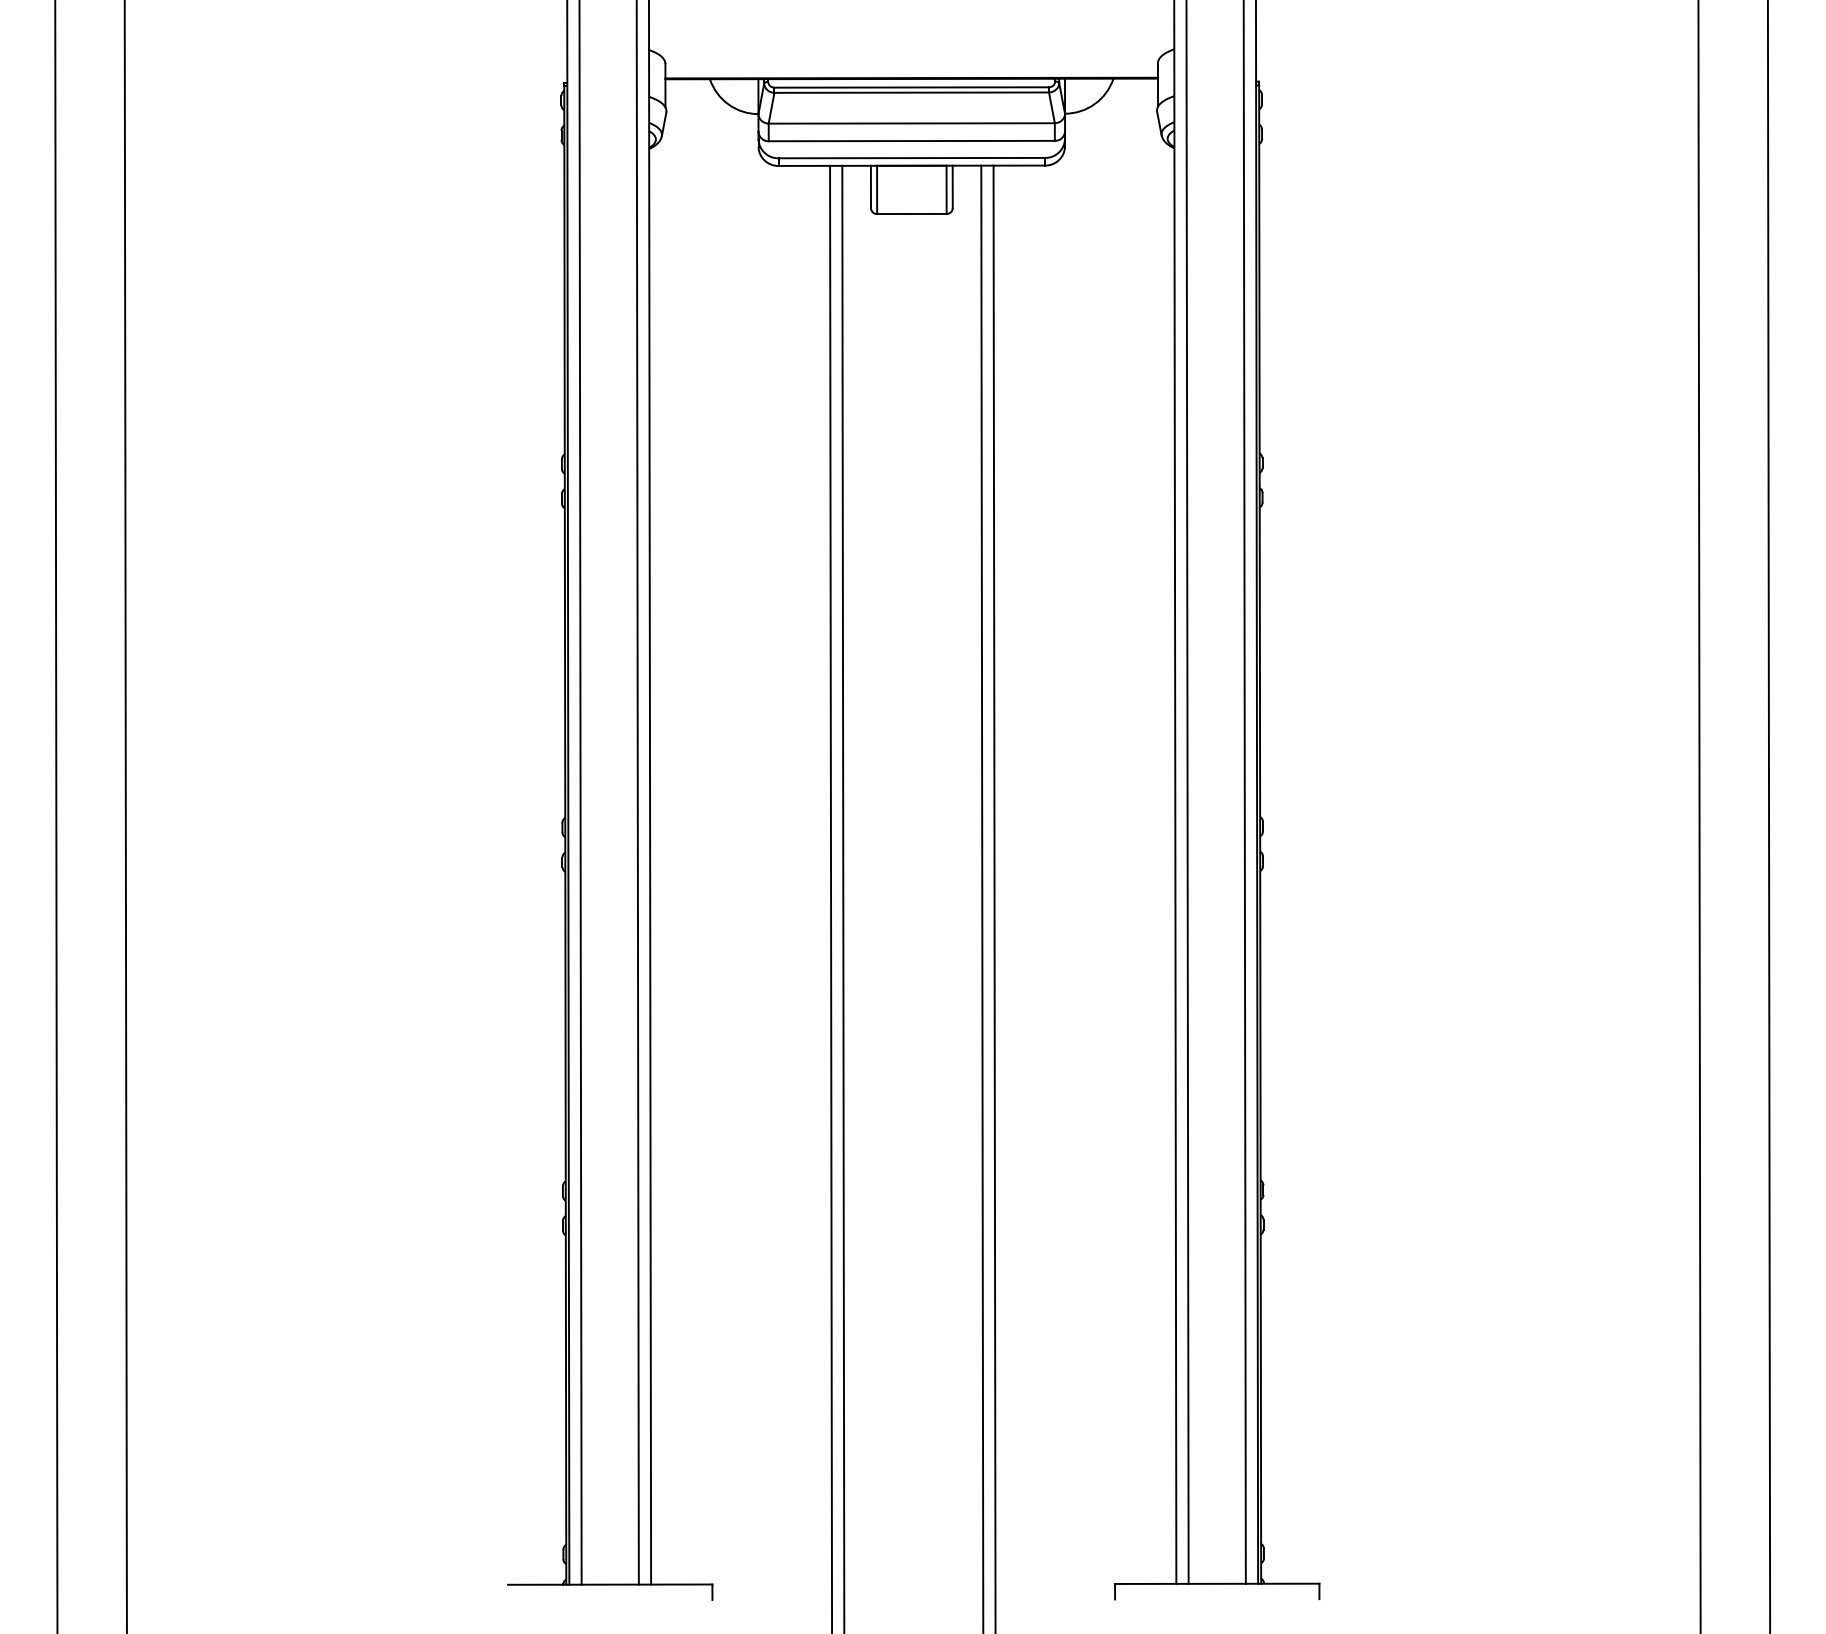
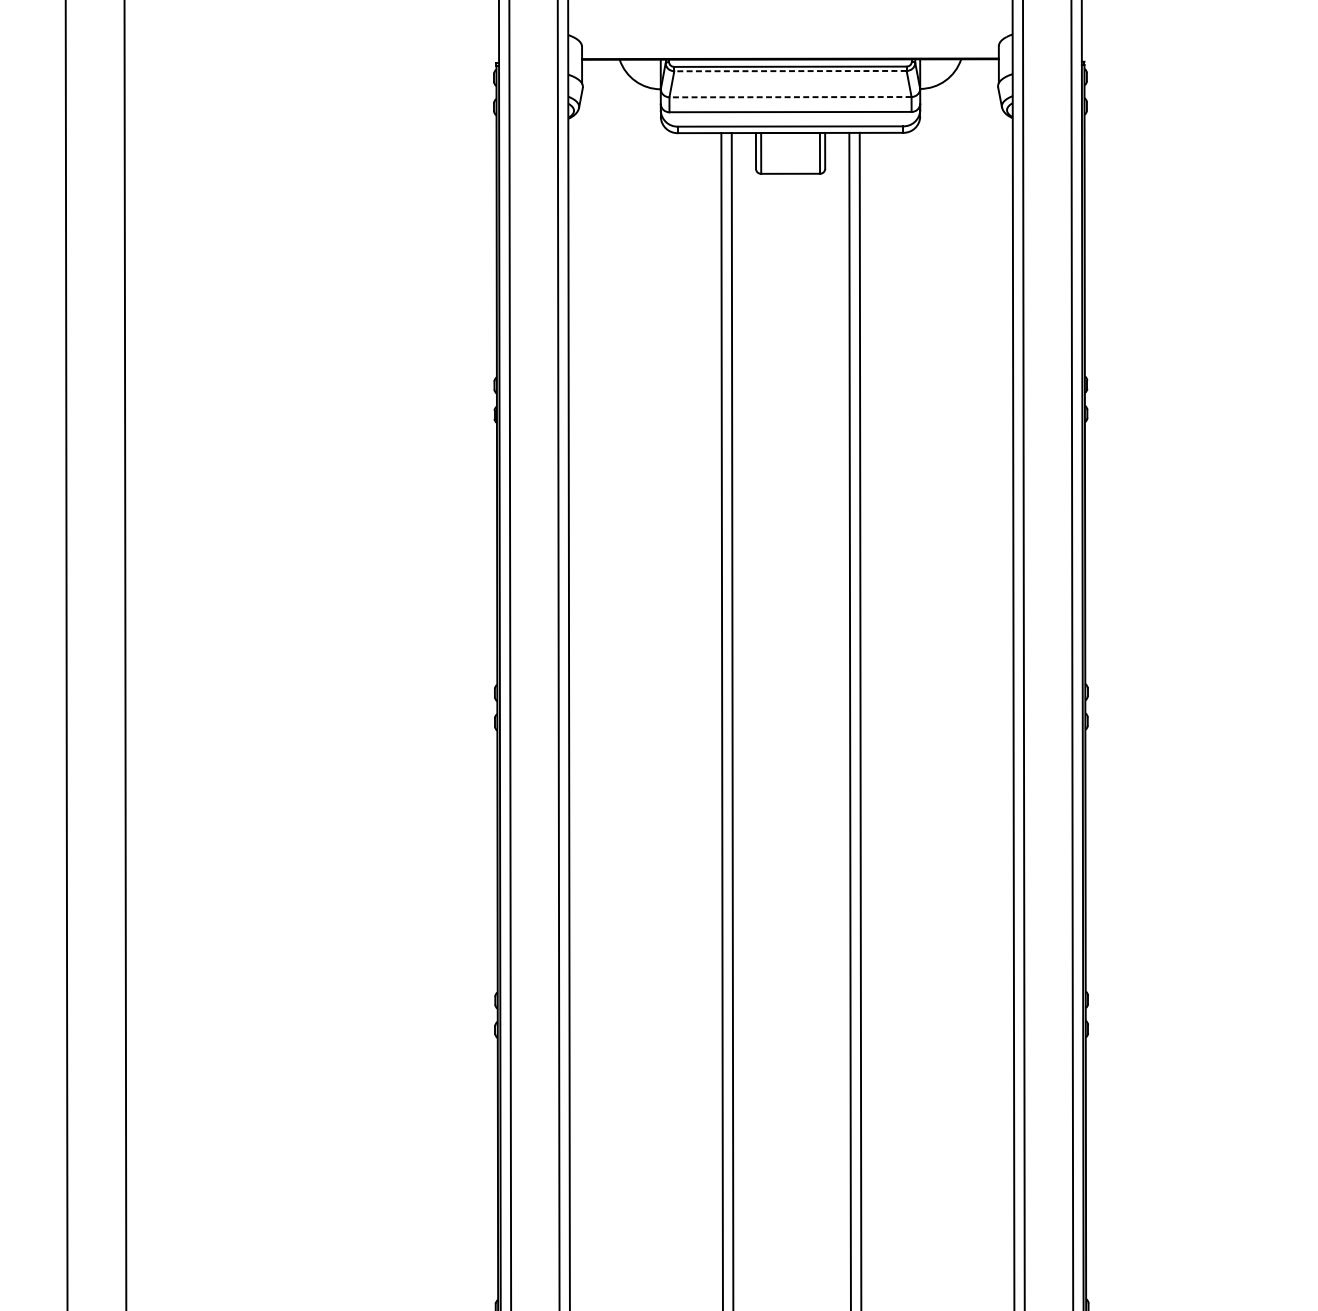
line: (911, 92) -> (790, 70), solid -> dashed
line: (911, 123) -> (790, 97), solid -> dashed

